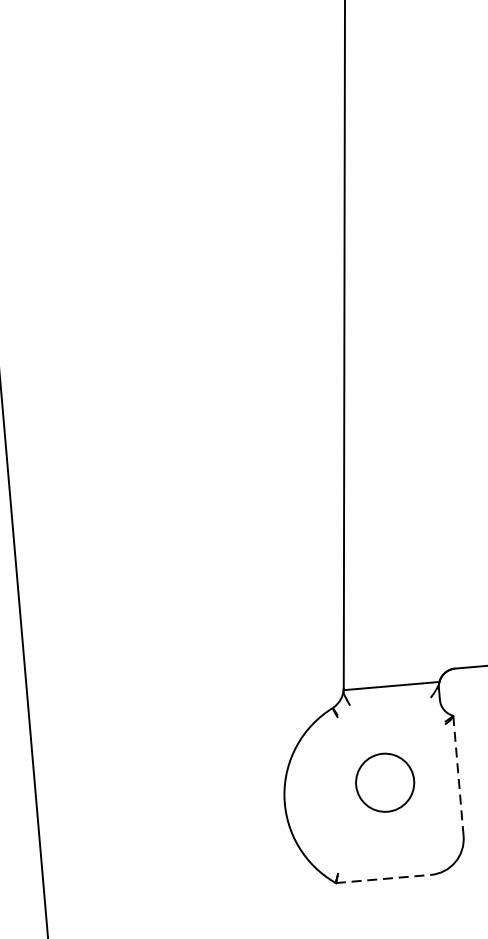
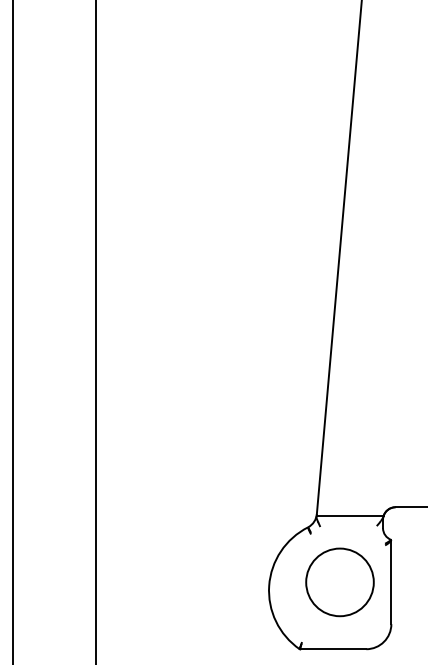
line: (458, 775) -> (391, 581), dashed -> solid
circle: (384, 782) -> (339, 582), size x1.67
line: (384, 879) -> (333, 649), dashed -> solid

